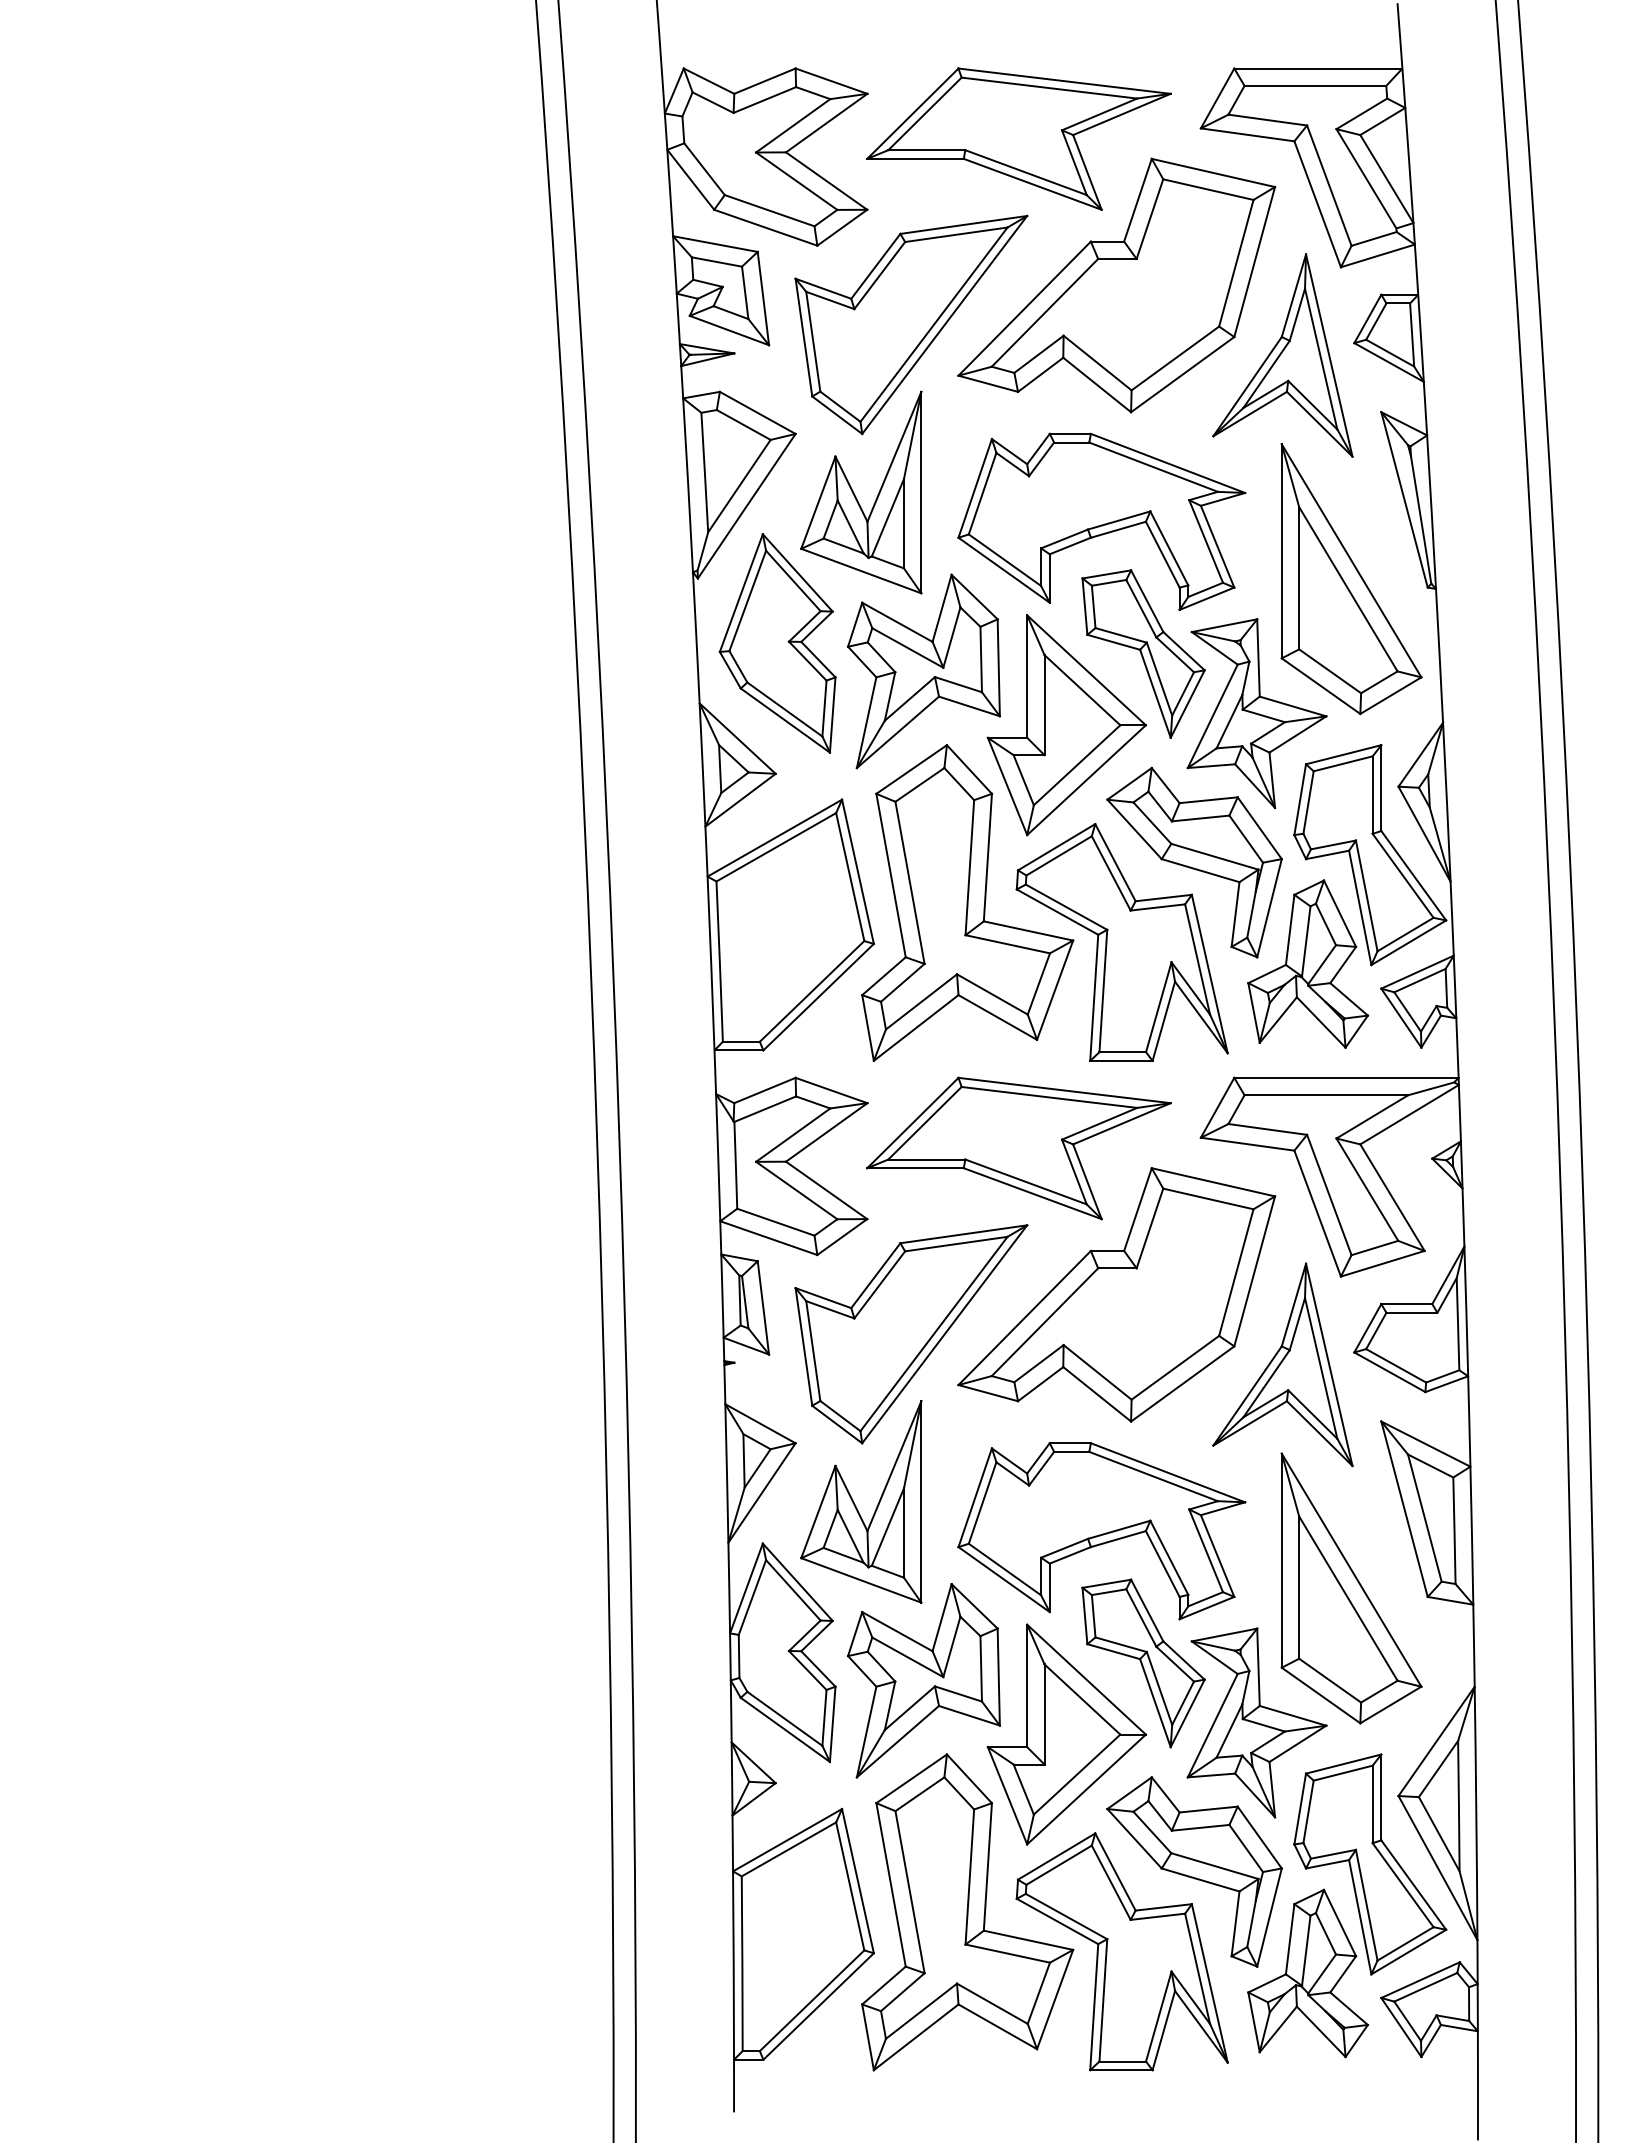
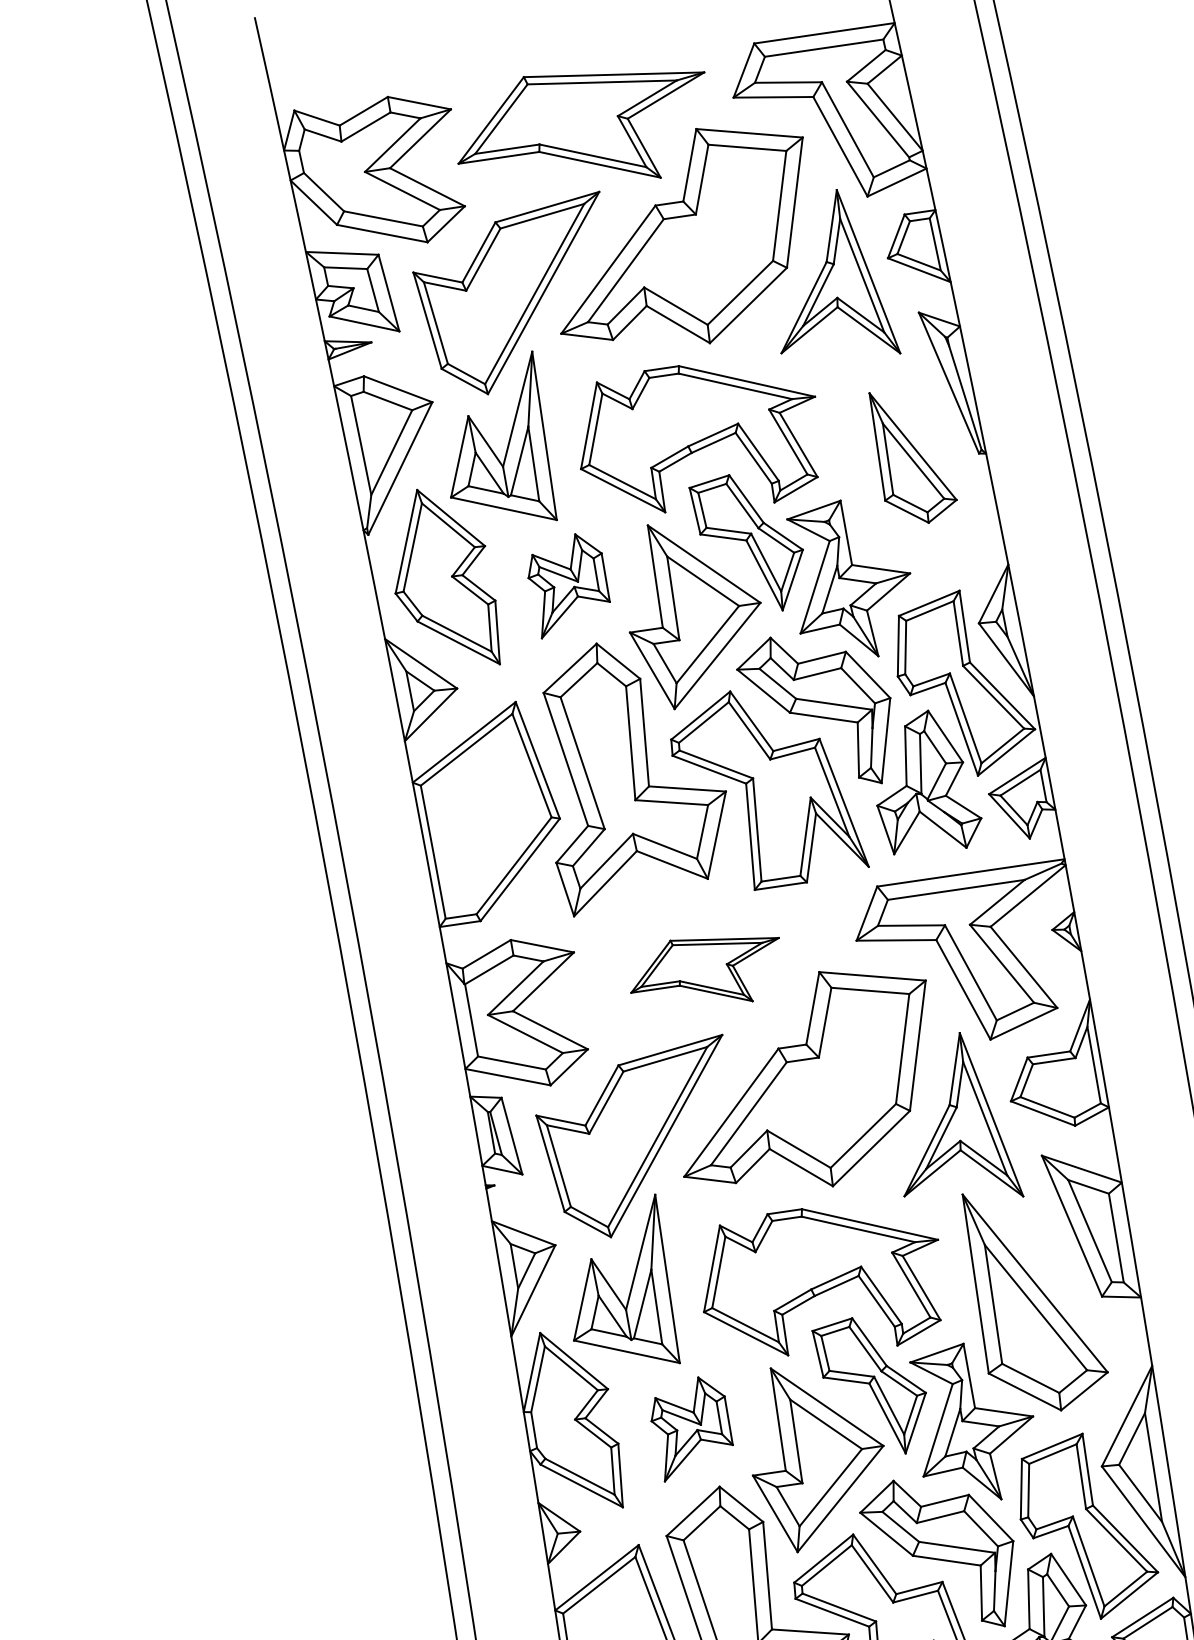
part: (1351, 579) -> (914, 456), size x0.6
part: (923, 671) -> (568, 585), size x0.6
part: (1018, 1148) -> (705, 971), size x0.6
part: (923, 1680) -> (691, 1427), size x0.6

